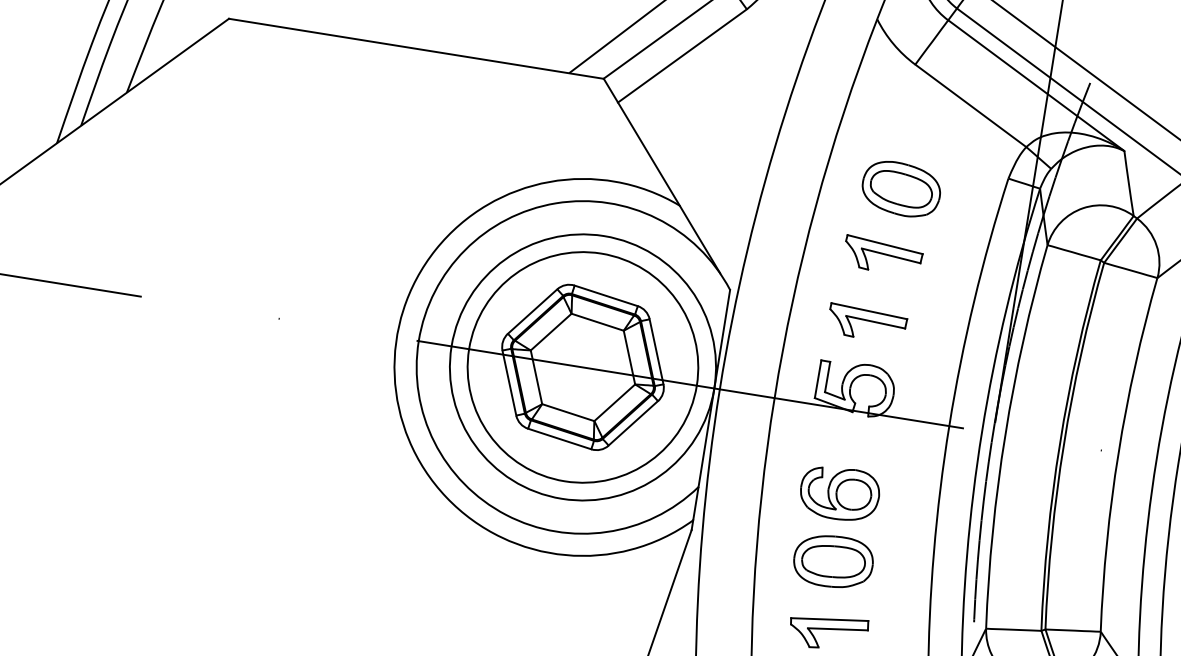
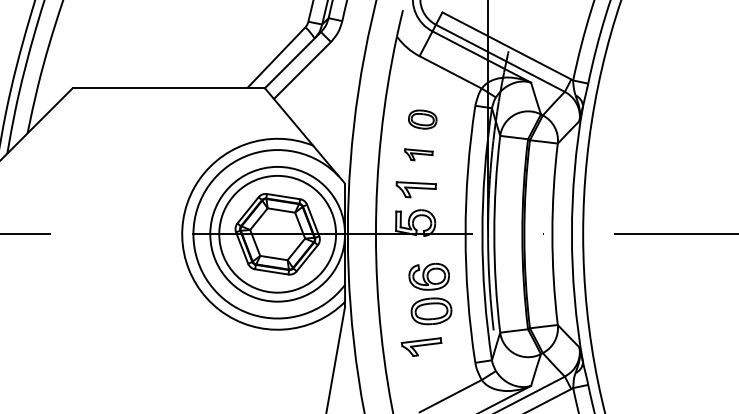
part: (901, 188) -> (422, 119), size x0.7
part: (882, 255) -> (418, 154), size x0.7
part: (837, 526) -> (430, 293), moved

